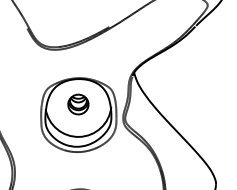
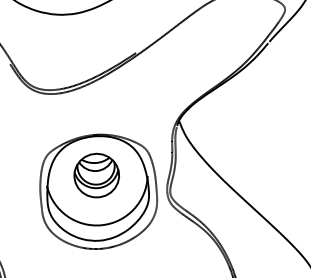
part: (78, 104) -> (96, 175), size x1.43

